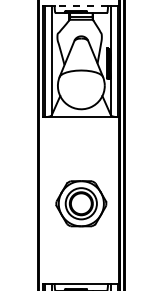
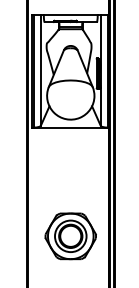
line: (81, 5) -> (70, 14), dashed -> solid
part: (81, 203) -> (70, 236), moved

